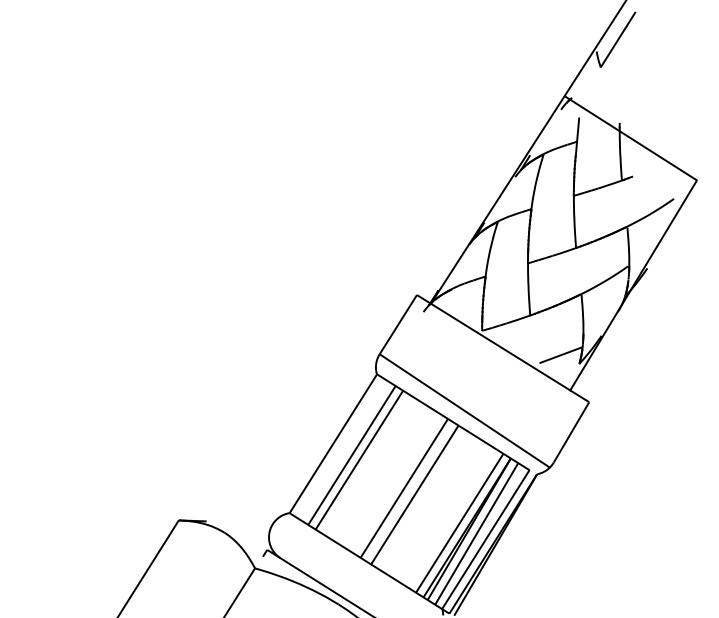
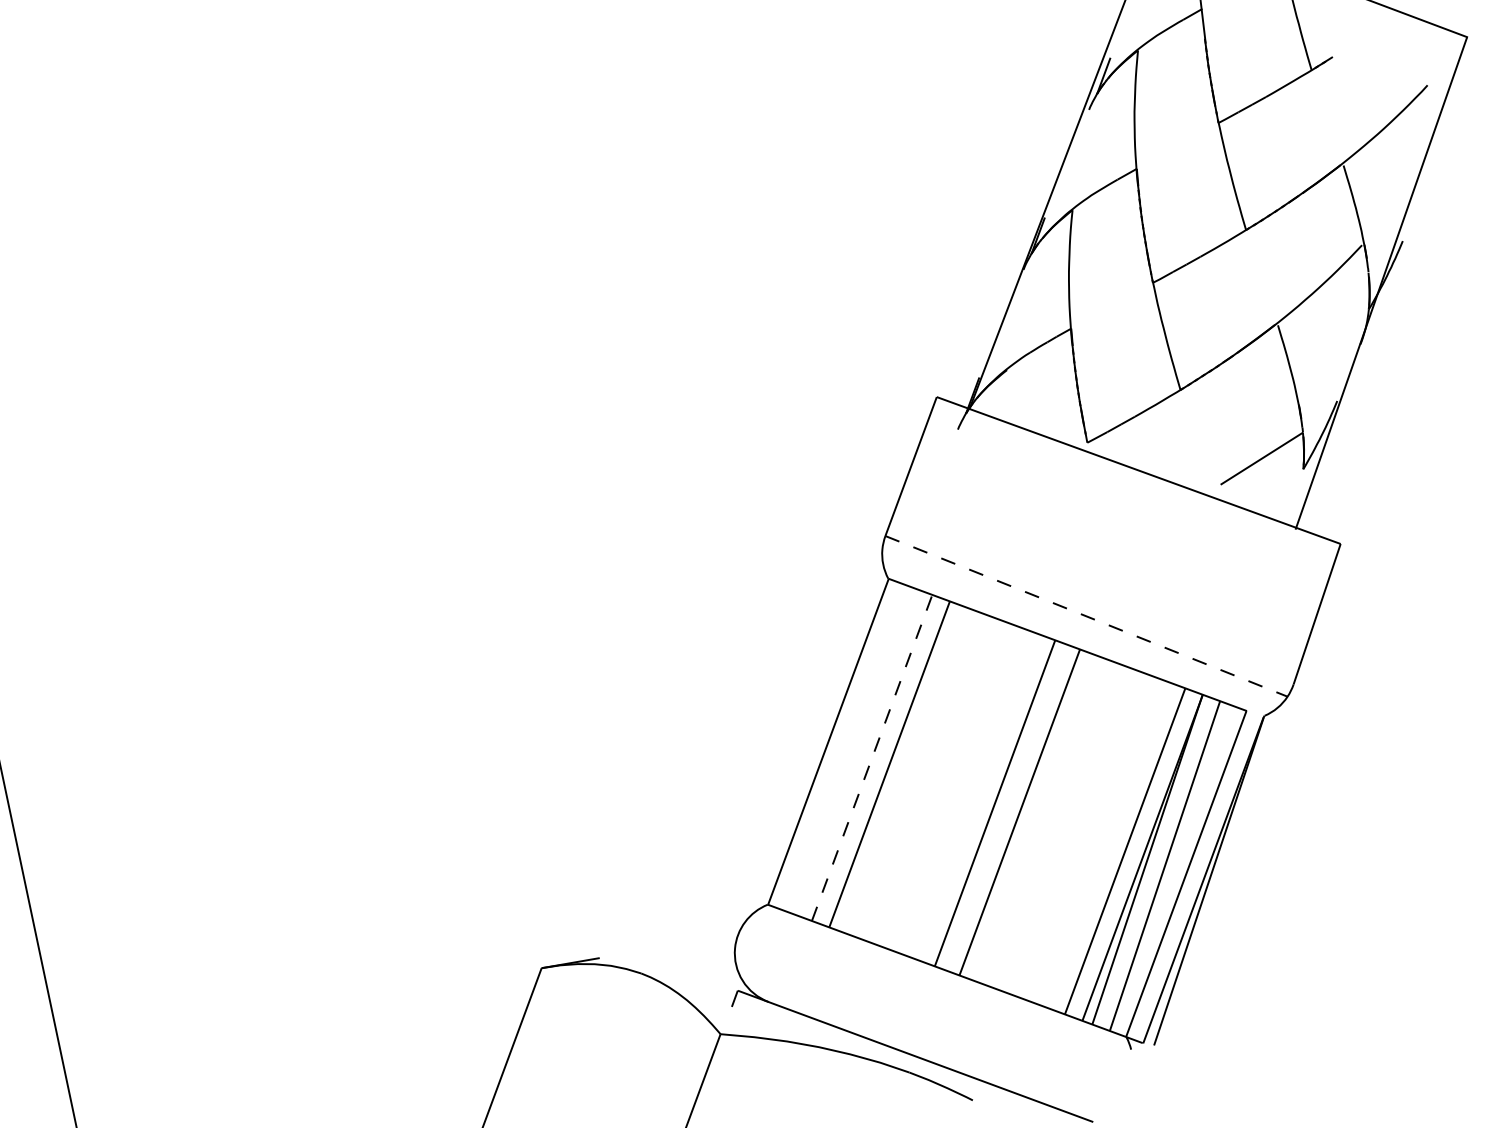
line: (465, 411) -> (1088, 617), solid -> dashed
line: (352, 455) -> (873, 757), solid -> dashed

